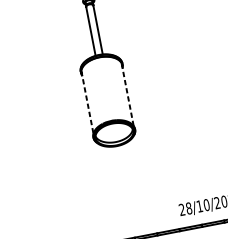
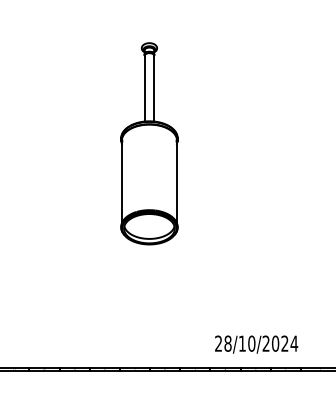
line: (127, 94) -> (176, 179), dashed -> solid
line: (87, 102) -> (122, 180), dashed -> solid

